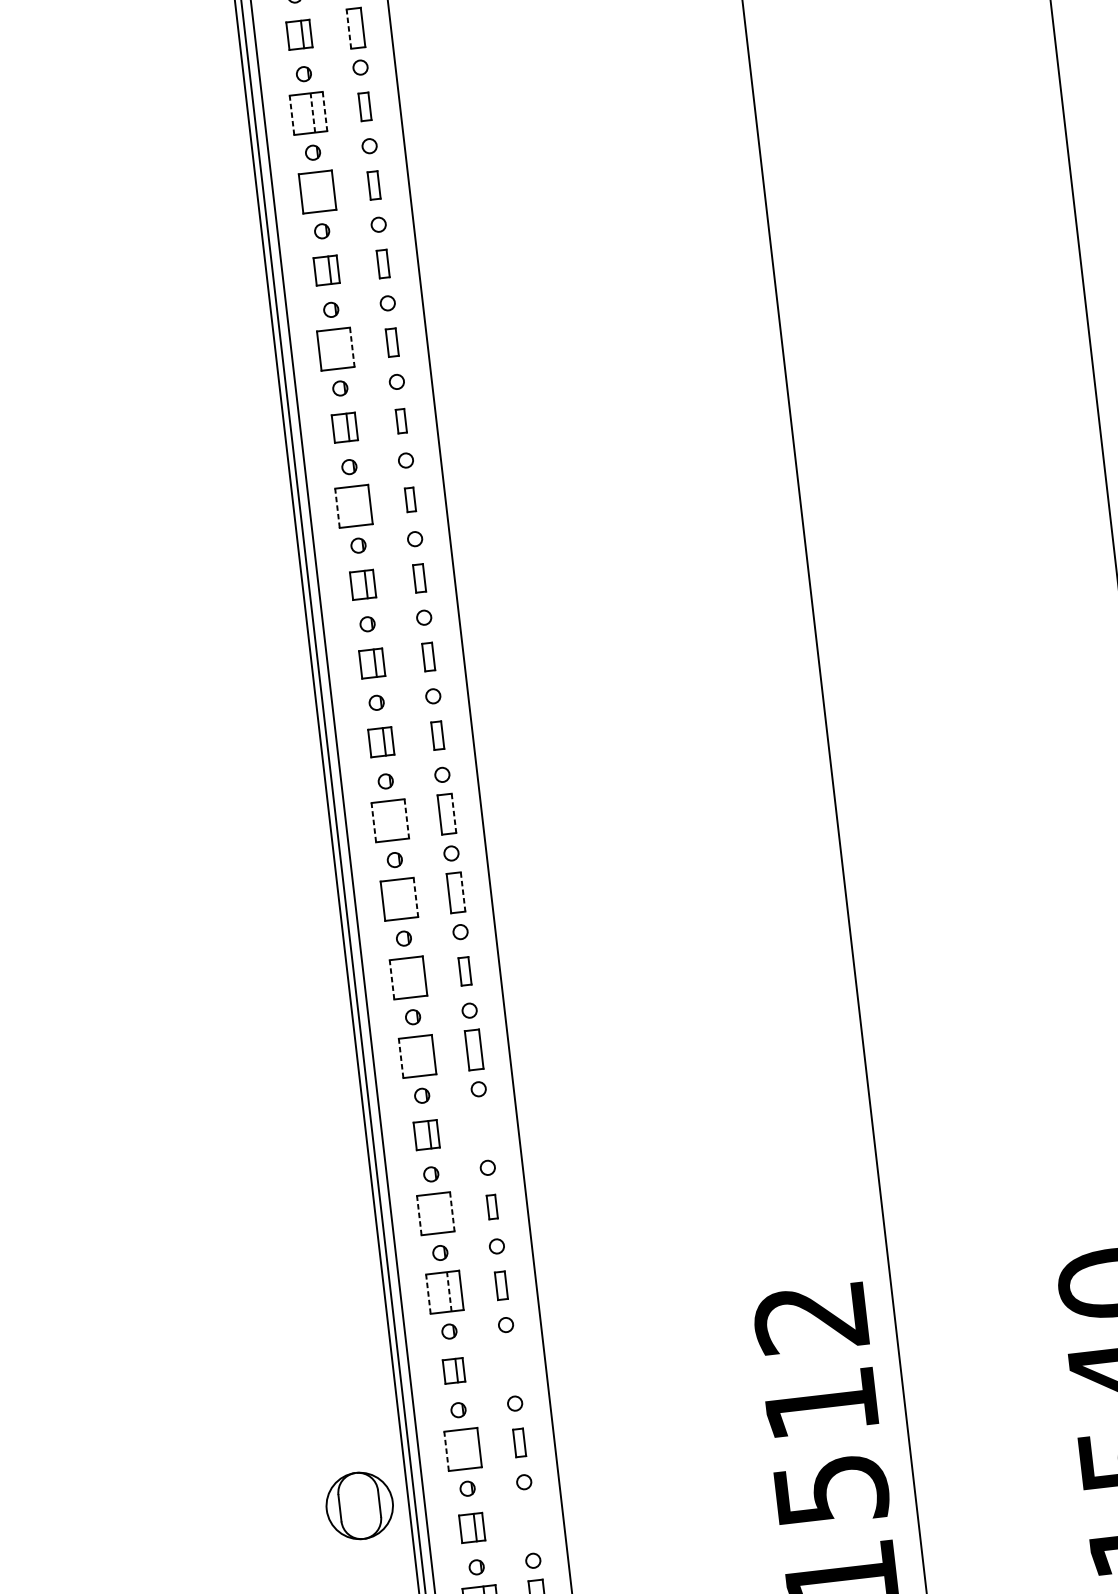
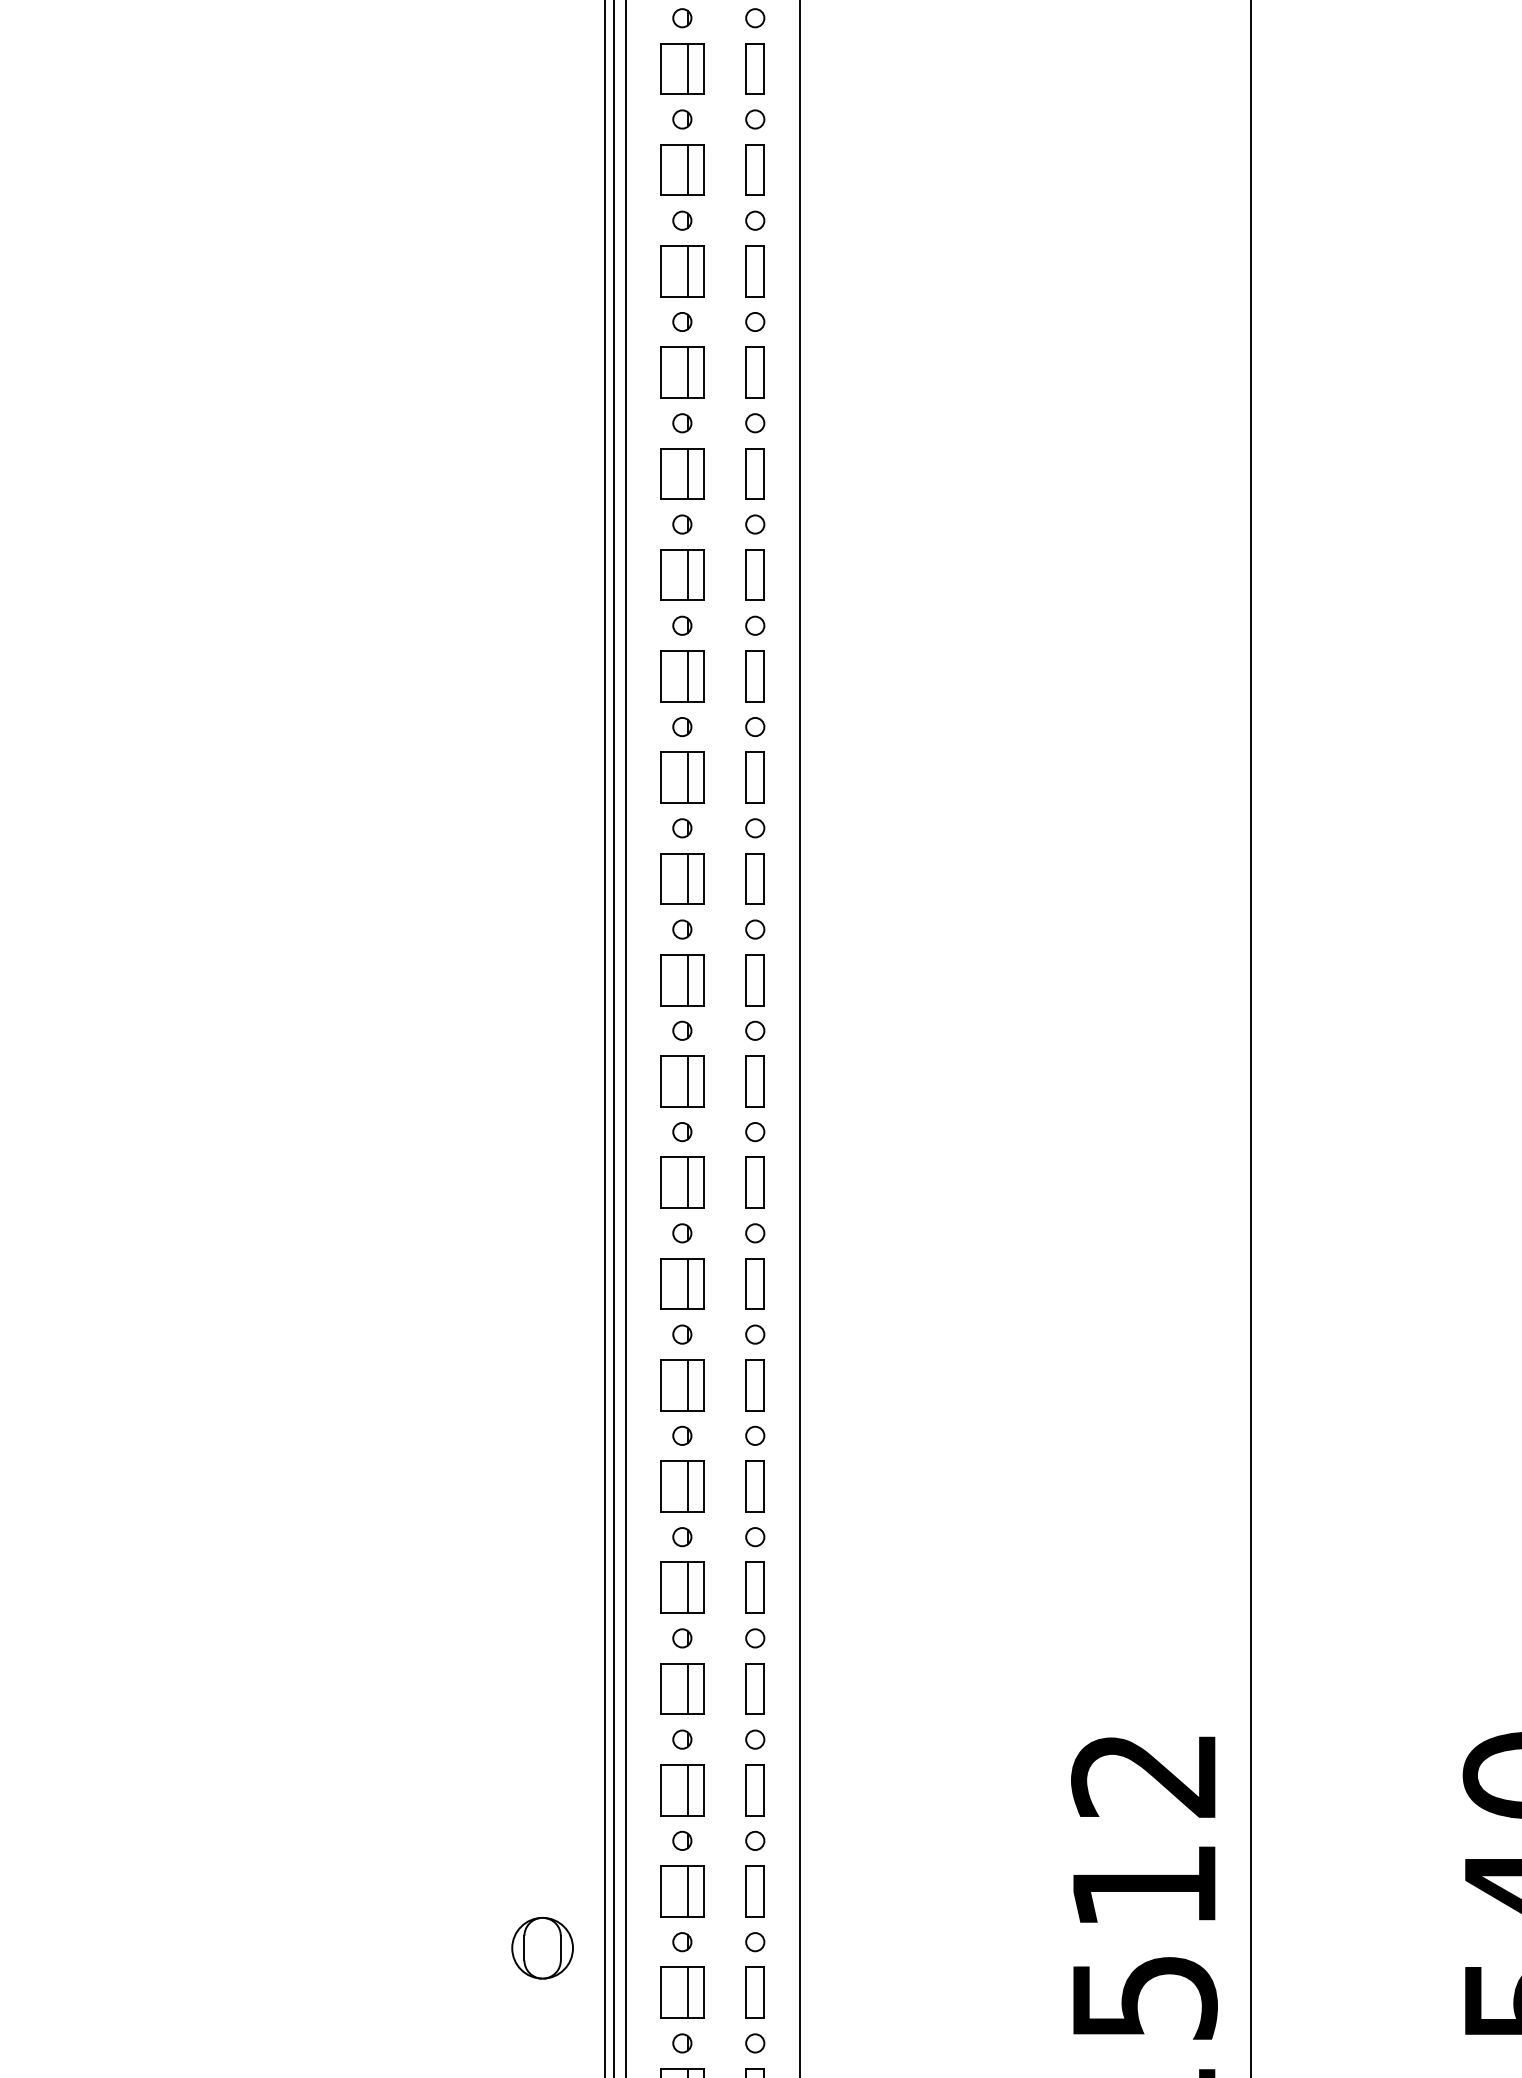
line: (349, 28) -> (746, 68), dashed -> solid
part: (299, 34) -> (682, 68), size x1.43
part: (364, 106) -> (754, 169), size x1.43
line: (324, 111) -> (703, 170), dashed -> solid
line: (313, 112) -> (688, 169), dashed -> solid
line: (292, 114) -> (661, 169), dashed -> solid
part: (373, 185) -> (754, 271), size x1.43
line: (322, 191) -> (688, 271), added
part: (382, 264) -> (754, 372), size x1.43
part: (326, 270) -> (682, 372), size x1.43
part: (391, 342) -> (754, 473), size x1.43
line: (352, 347) -> (703, 474), dashed -> solid
line: (340, 348) -> (688, 473), added
part: (400, 420) -> (754, 574), size x1.67
part: (344, 427) -> (682, 574), size x1.43
part: (409, 499) -> (754, 676), size x1.67
line: (358, 505) -> (688, 676), added
line: (337, 507) -> (661, 675), dashed -> solid
part: (419, 578) -> (754, 777), size x1.43
part: (363, 584) -> (682, 777), size x1.43
part: (428, 656) -> (754, 878), size x1.43
part: (372, 663) -> (682, 878), size x1.43
part: (437, 735) -> (754, 980), size x1.43
part: (381, 742) -> (682, 980), size x1.43
line: (454, 813) -> (764, 1081), dashed -> solid
line: (406, 818) -> (703, 1081), dashed -> solid
line: (395, 820) -> (688, 1081), added
line: (374, 821) -> (661, 1080), dashed -> solid
line: (463, 892) -> (764, 1183), dashed -> solid
line: (404, 898) -> (688, 1182), added
line: (415, 898) -> (703, 1183), dashed -> solid
part: (464, 971) -> (754, 1283), size x1.43
line: (413, 977) -> (688, 1283), added
line: (392, 979) -> (661, 1283), dashed -> solid
line: (422, 1055) -> (688, 1384), added
line: (401, 1057) -> (661, 1384), dashed -> solid
part: (482, 1128) -> (754, 1486), added
part: (426, 1135) -> (682, 1486), size x1.43
part: (491, 1207) -> (754, 1587), size x1.67
line: (440, 1212) -> (688, 1587), added
line: (452, 1212) -> (703, 1588), dashed -> solid
line: (419, 1215) -> (661, 1587), dashed -> solid
part: (500, 1285) -> (754, 1688), size x1.43
line: (449, 1291) -> (688, 1688), dashed -> solid
line: (428, 1293) -> (661, 1688), dashed -> solid
part: (510, 1364) -> (754, 1790), added
part: (454, 1371) -> (682, 1790), size x1.67
part: (519, 1442) -> (754, 1891), size x1.43
line: (467, 1448) -> (688, 1891), added
line: (446, 1451) -> (661, 1891), dashed -> solid
part: (359, 1506) -> (542, 1948), size x0.71
part: (528, 1521) -> (754, 1992), added
part: (472, 1527) -> (682, 1992), size x1.43

